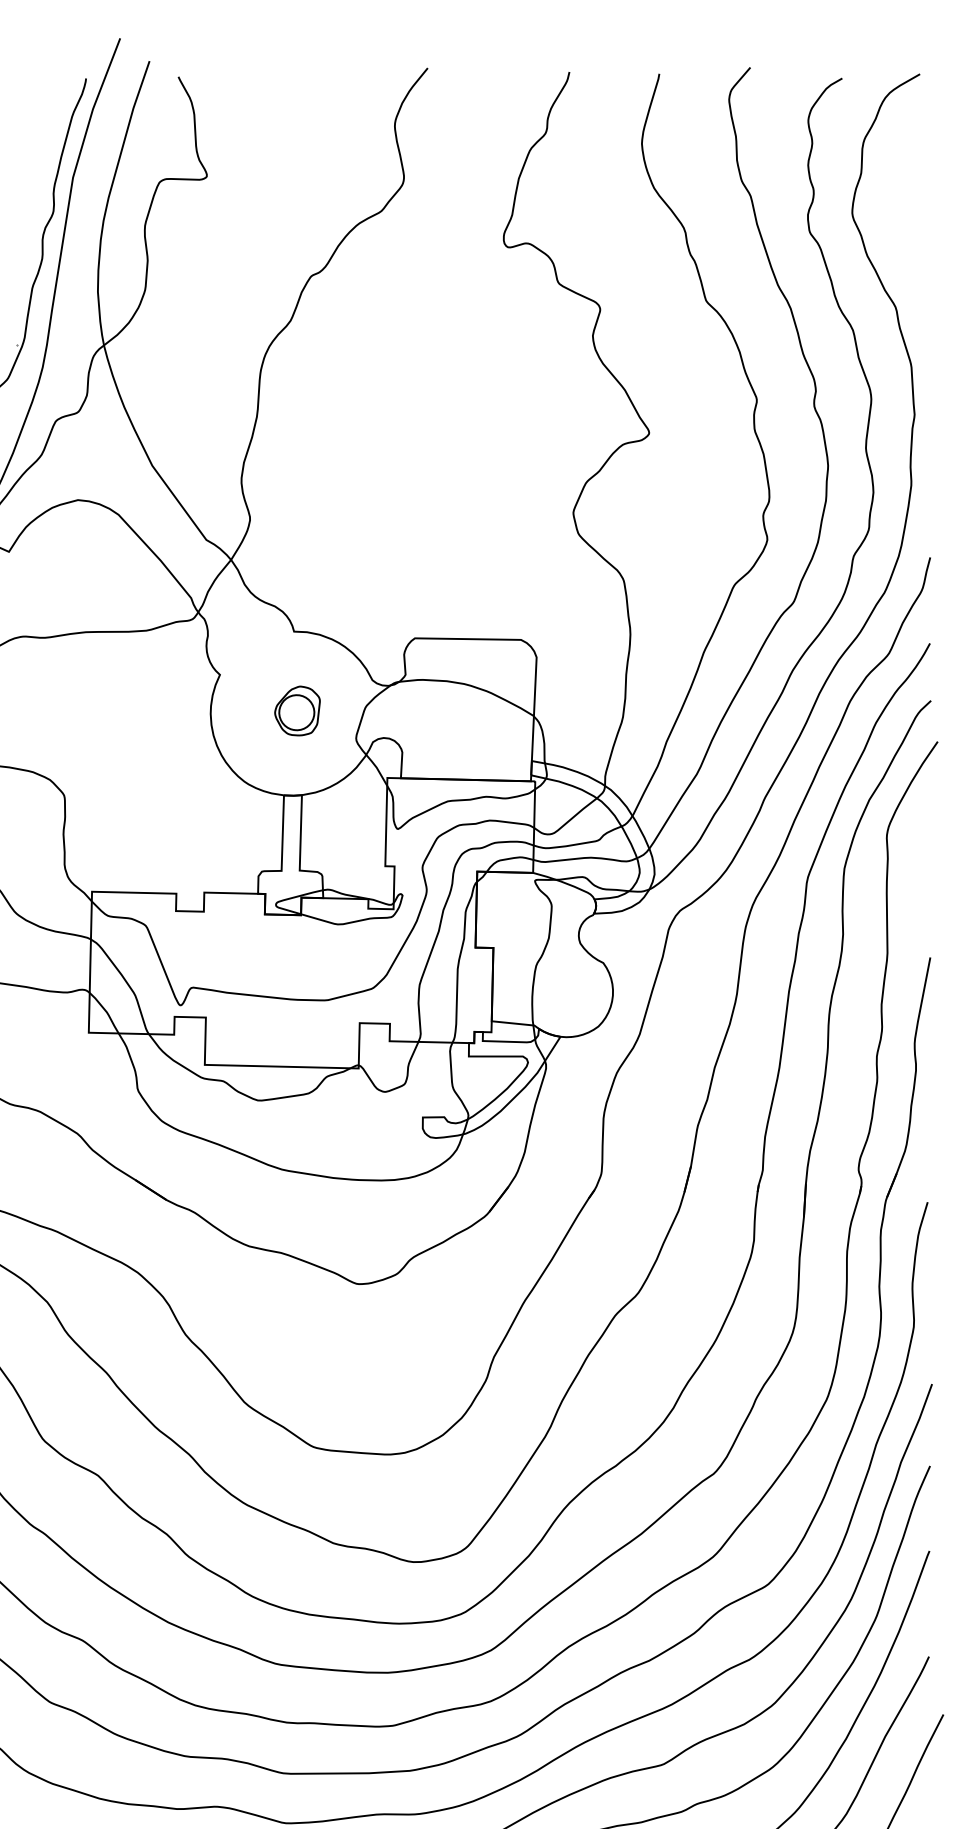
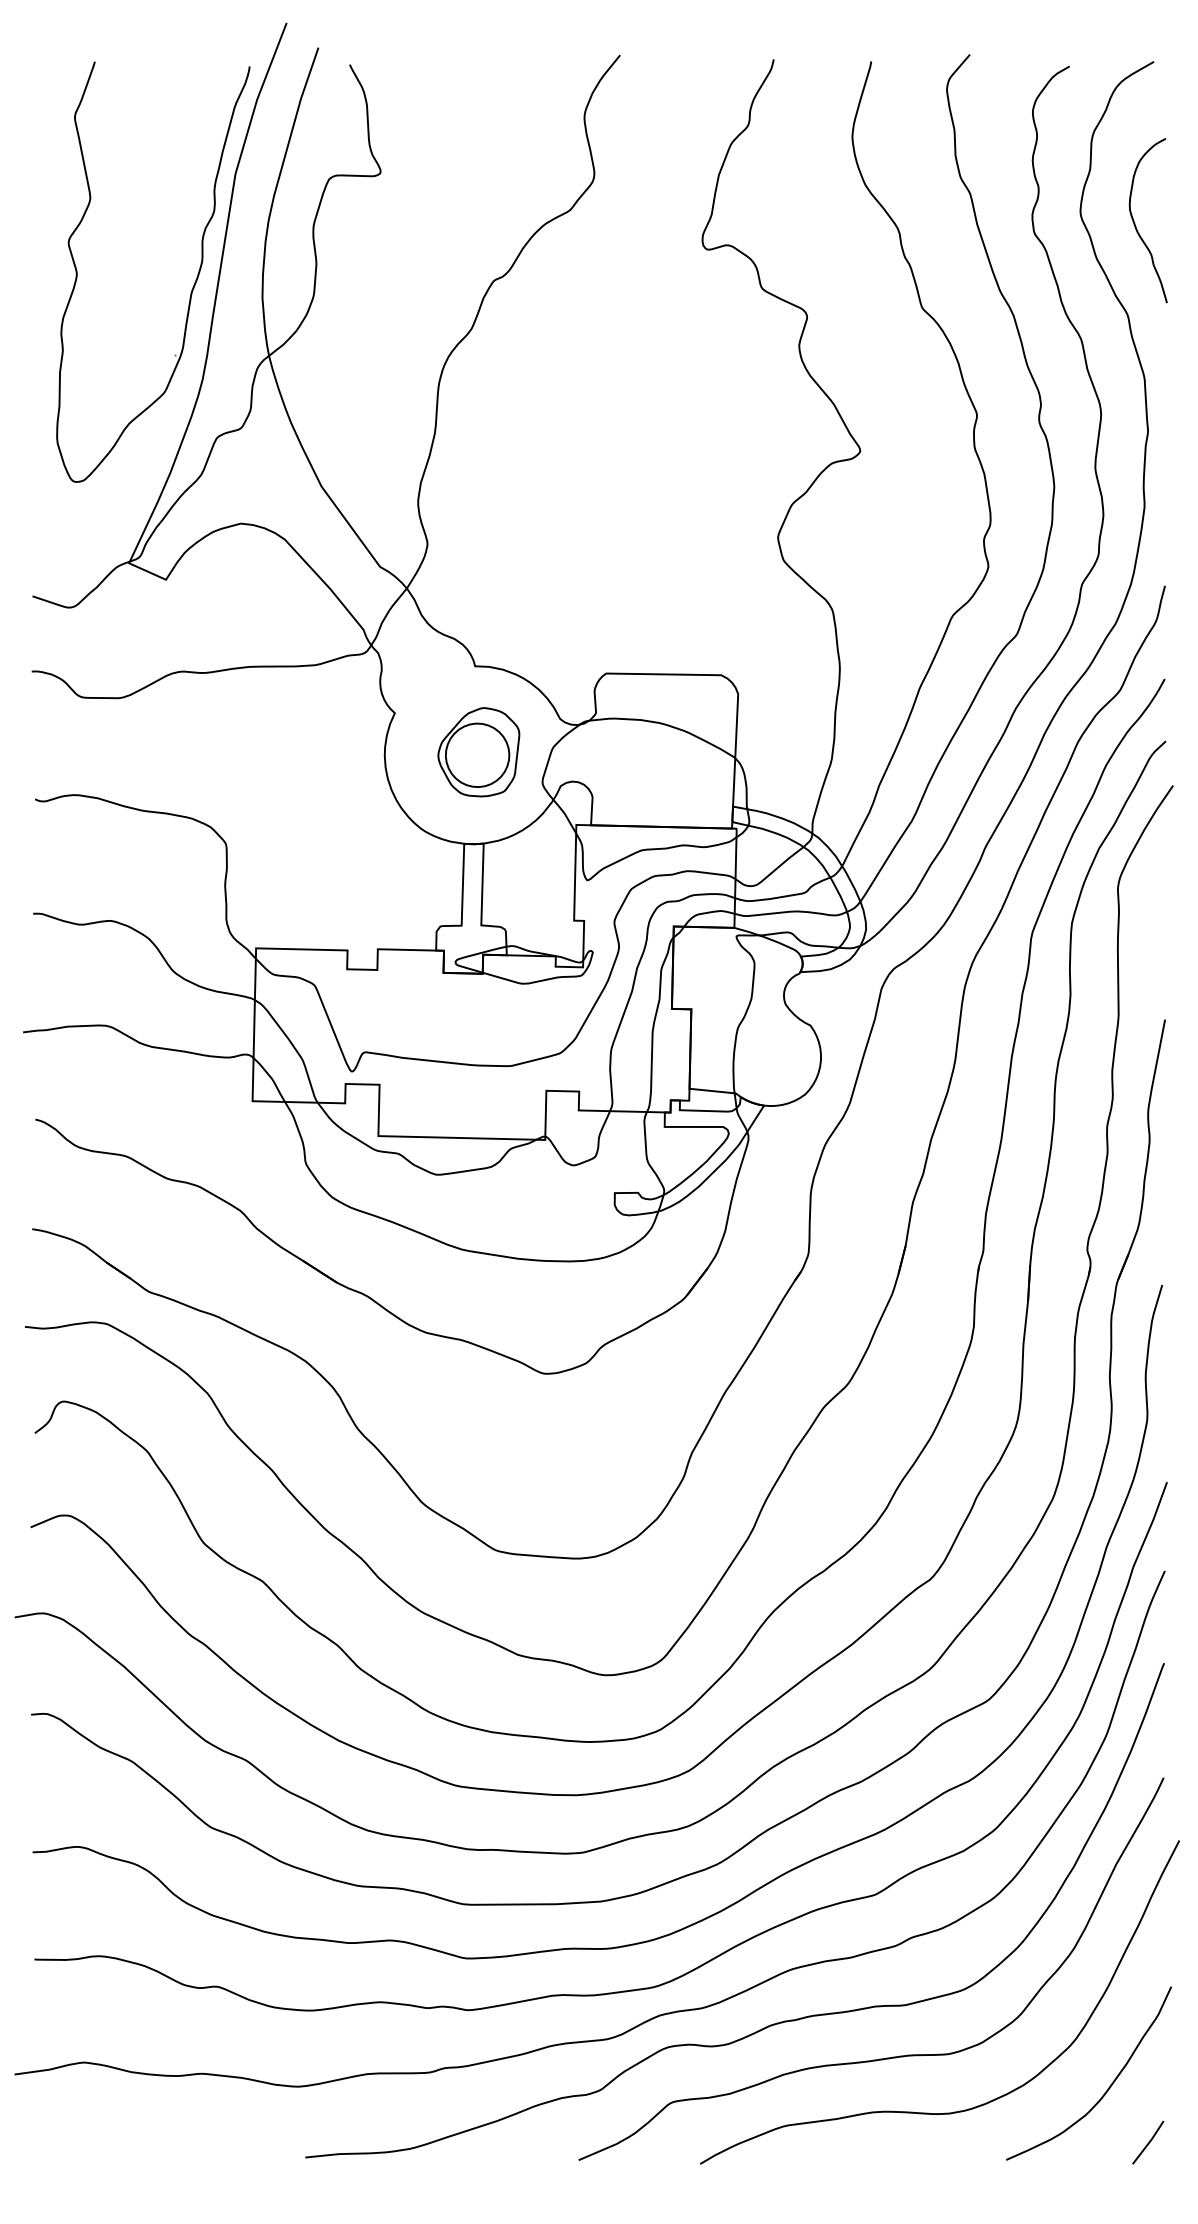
curve: (903, 223) -> (1135, 223), added
part: (297, 711) -> (478, 752), size x1.67

